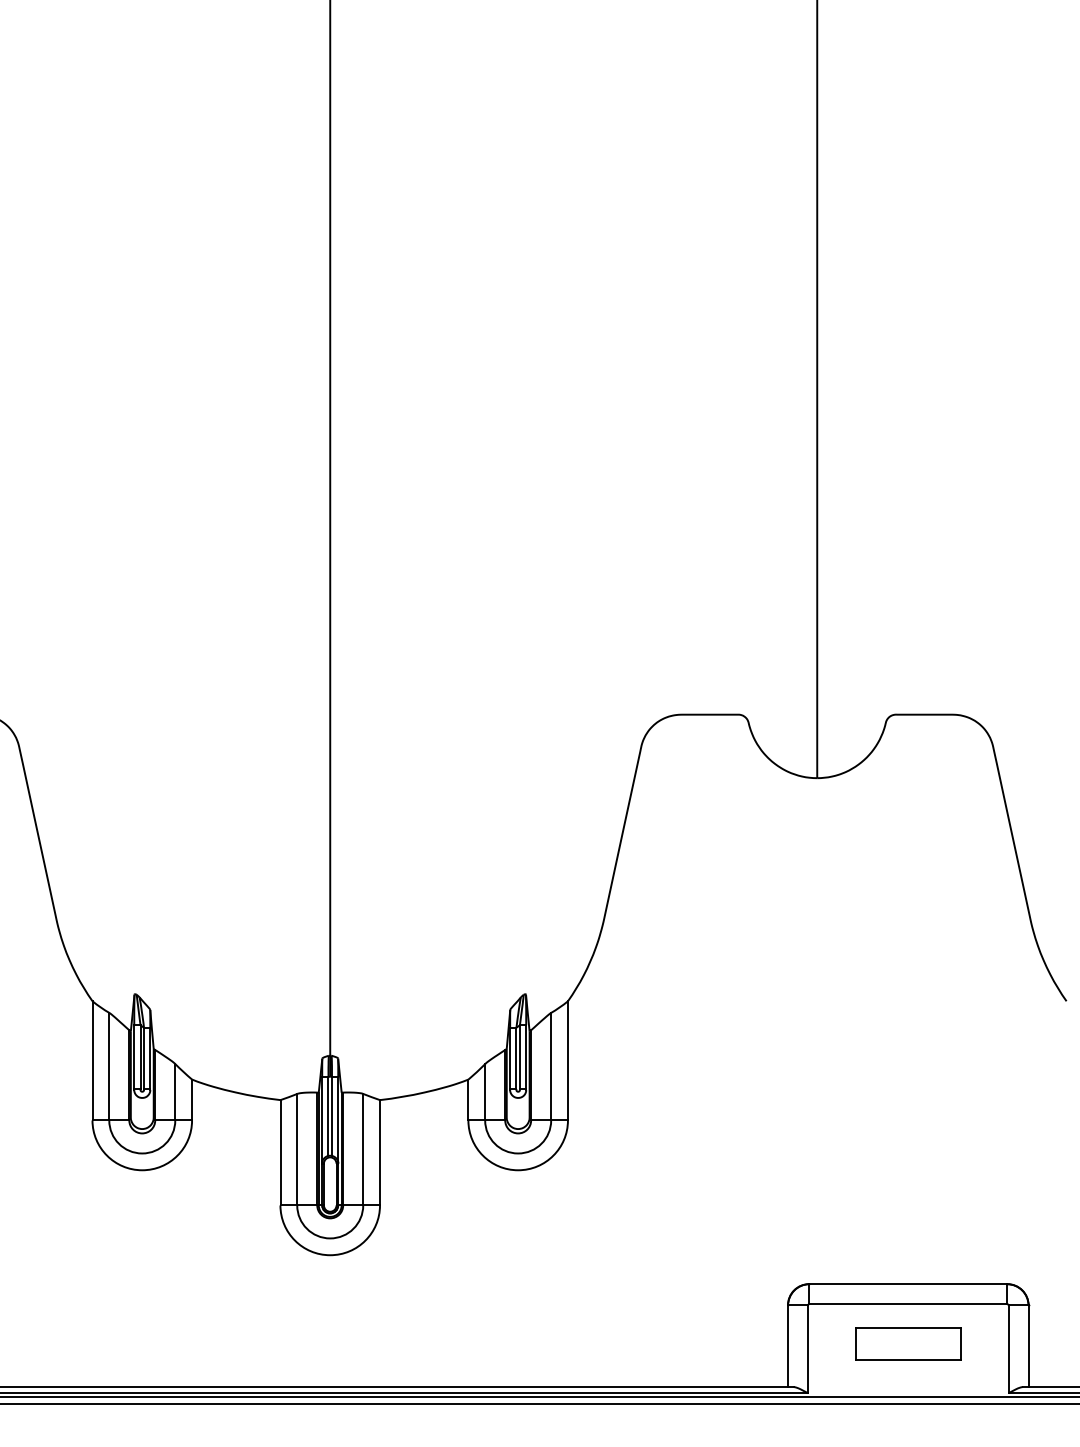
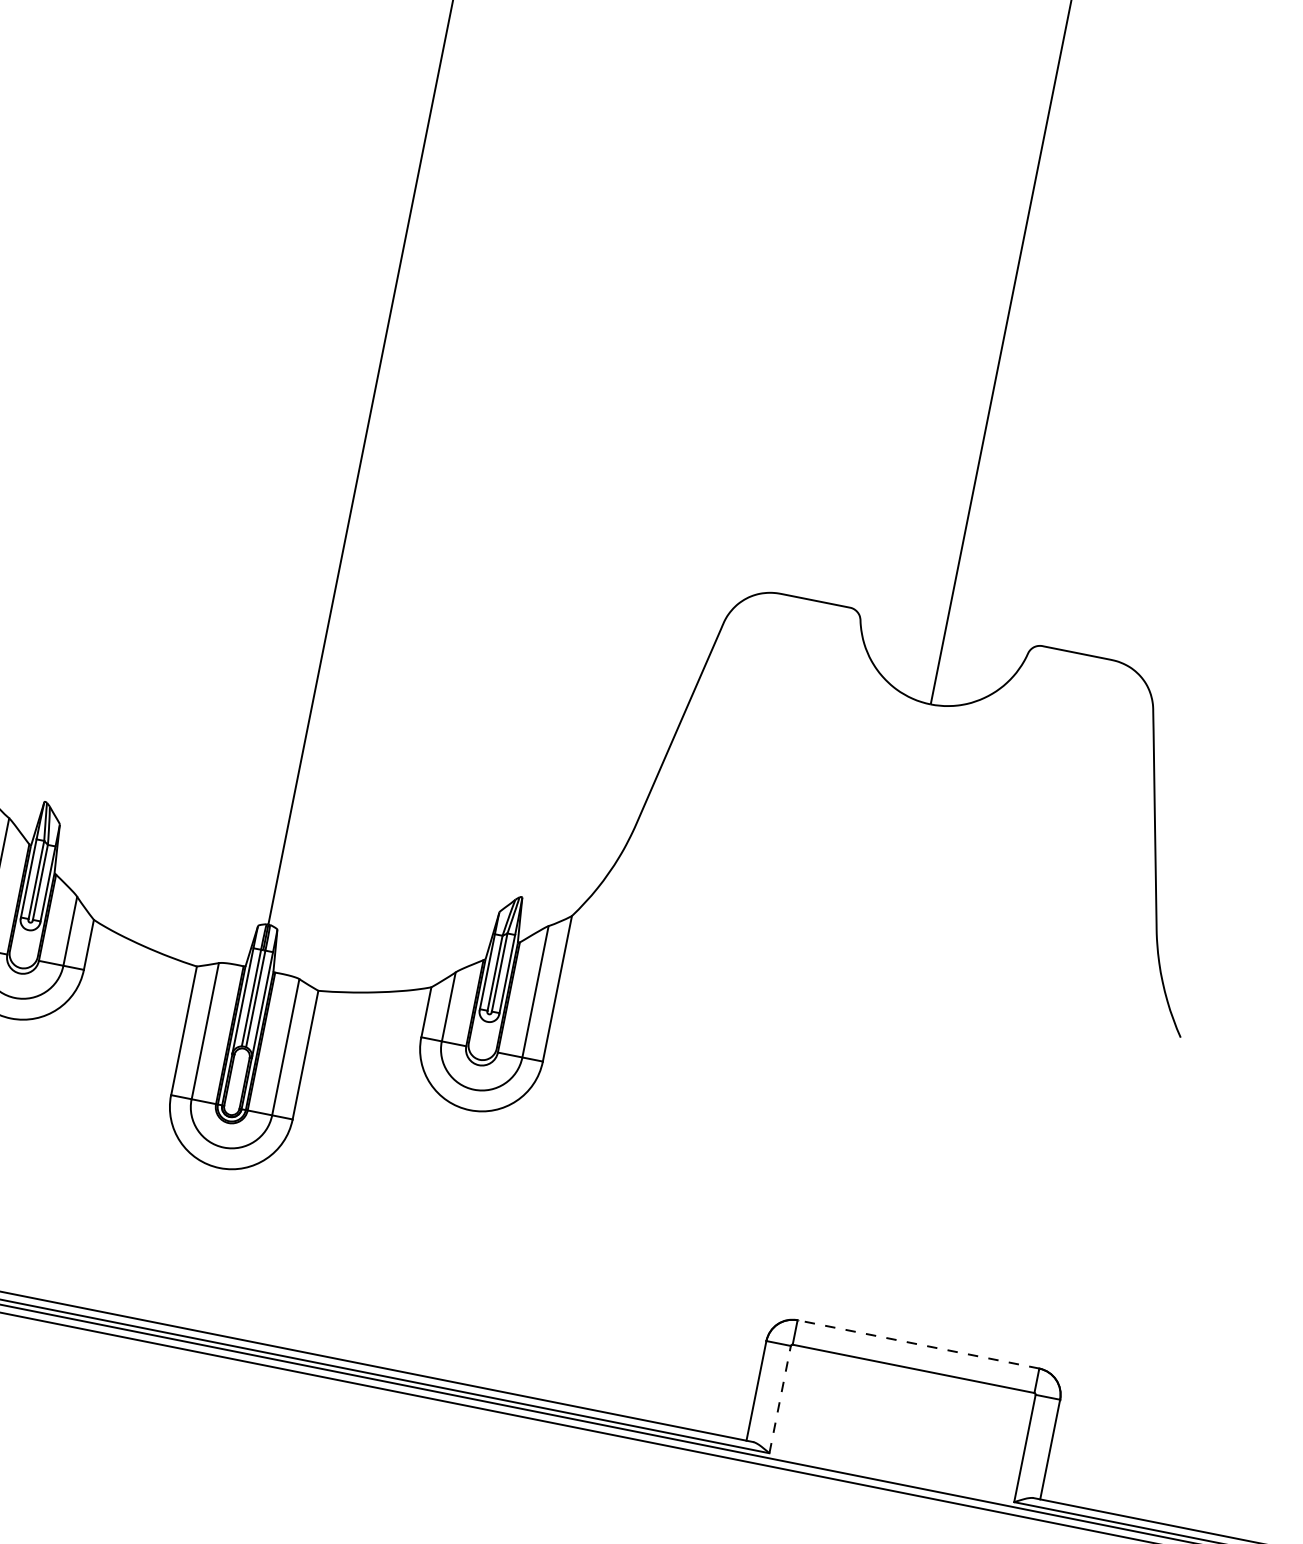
line: (908, 1284) -> (918, 1344), solid -> dashed
part: (908, 1343) -> (904, 1416), removed
line: (808, 1349) -> (780, 1399), solid -> dashed

